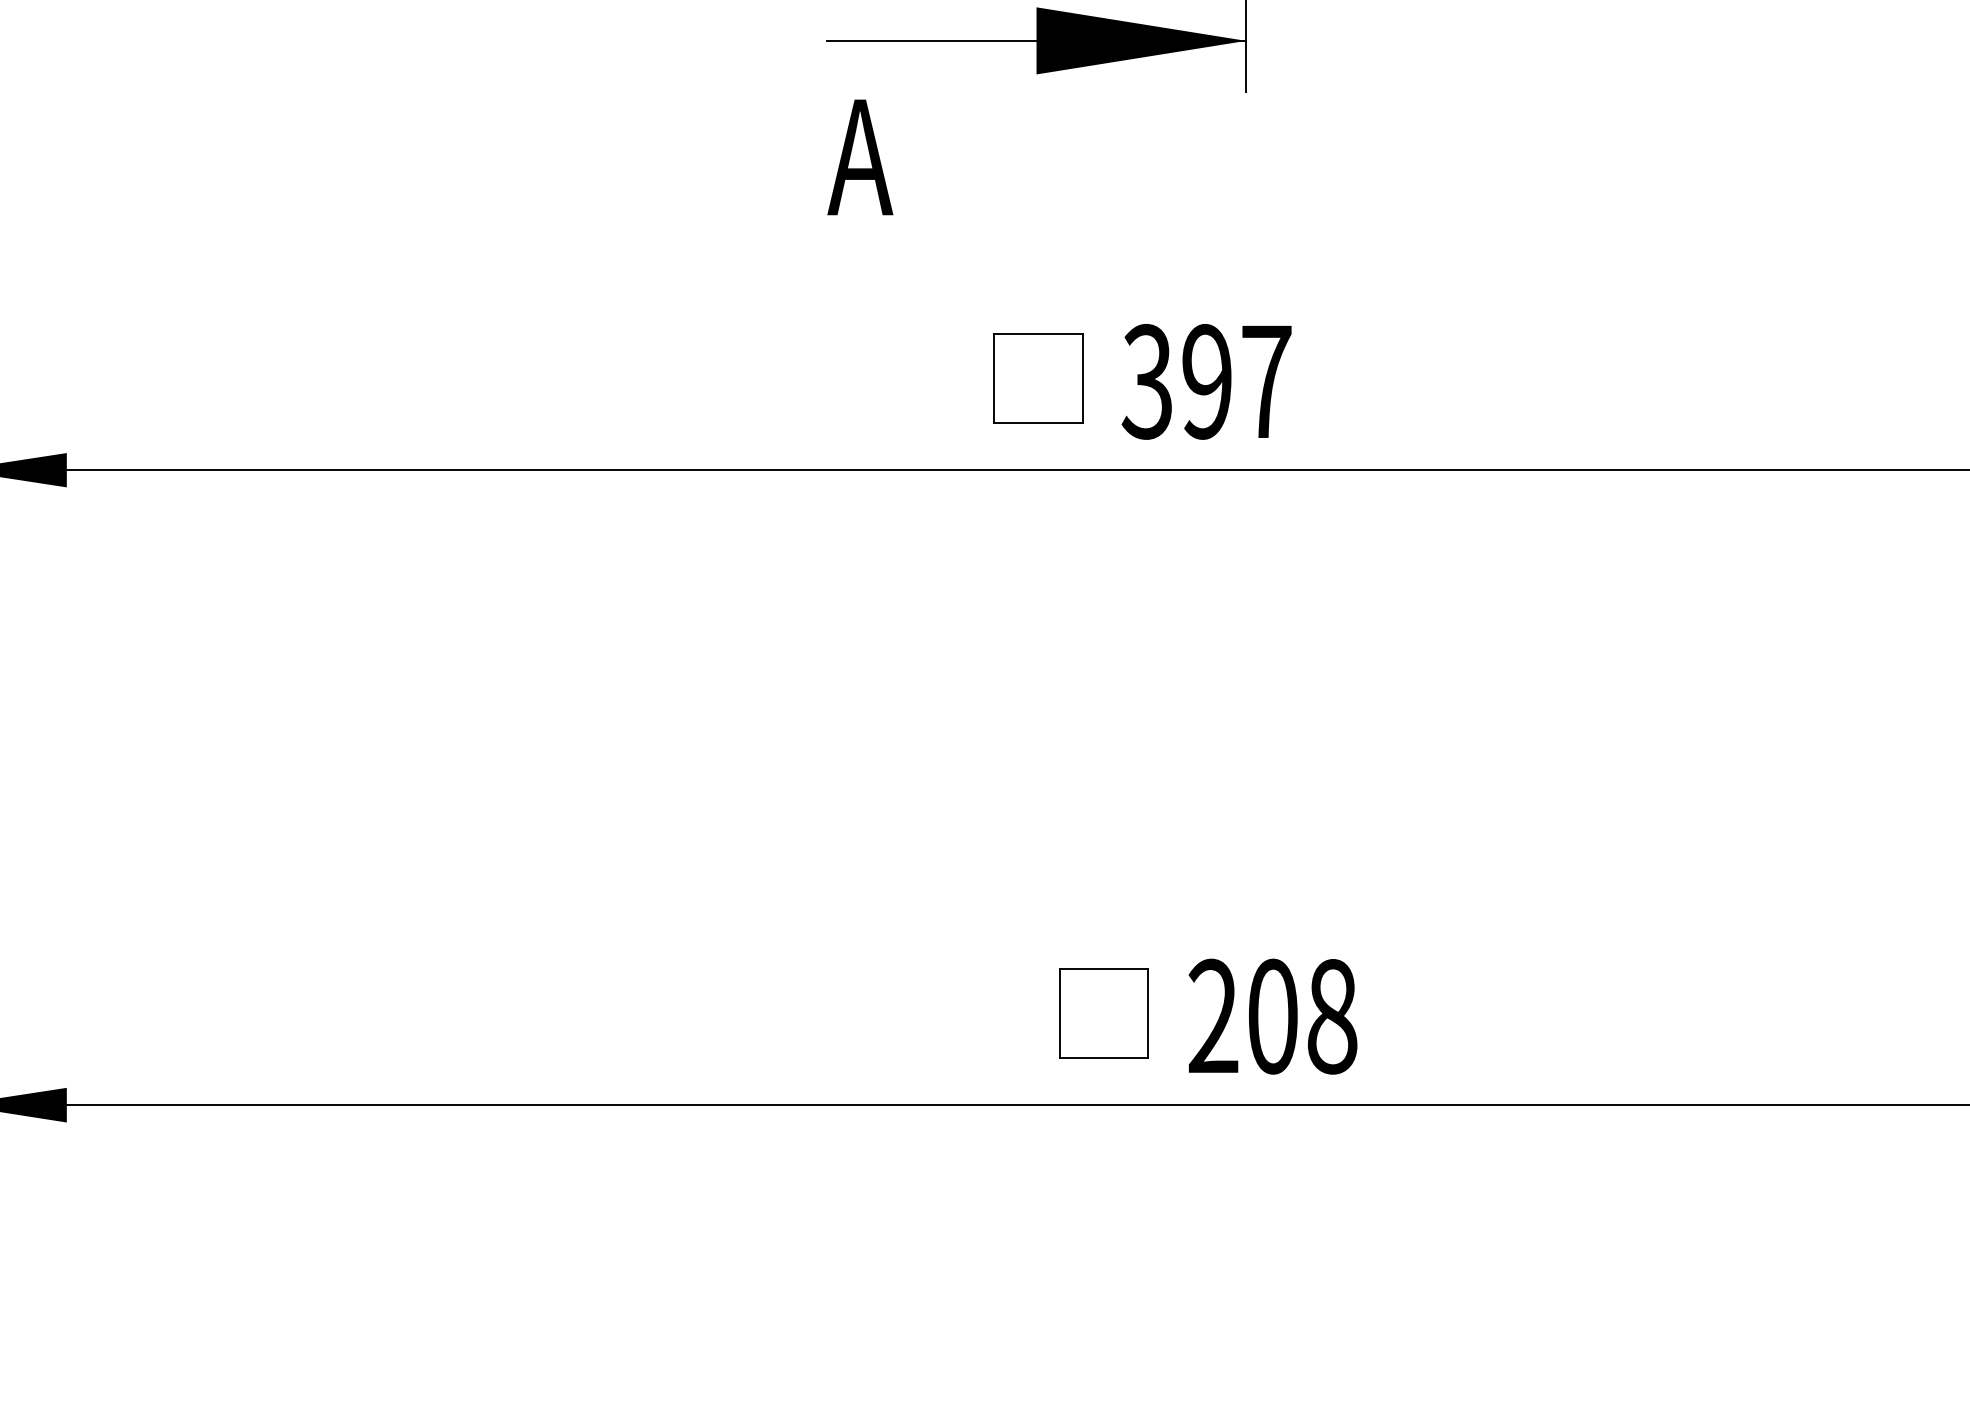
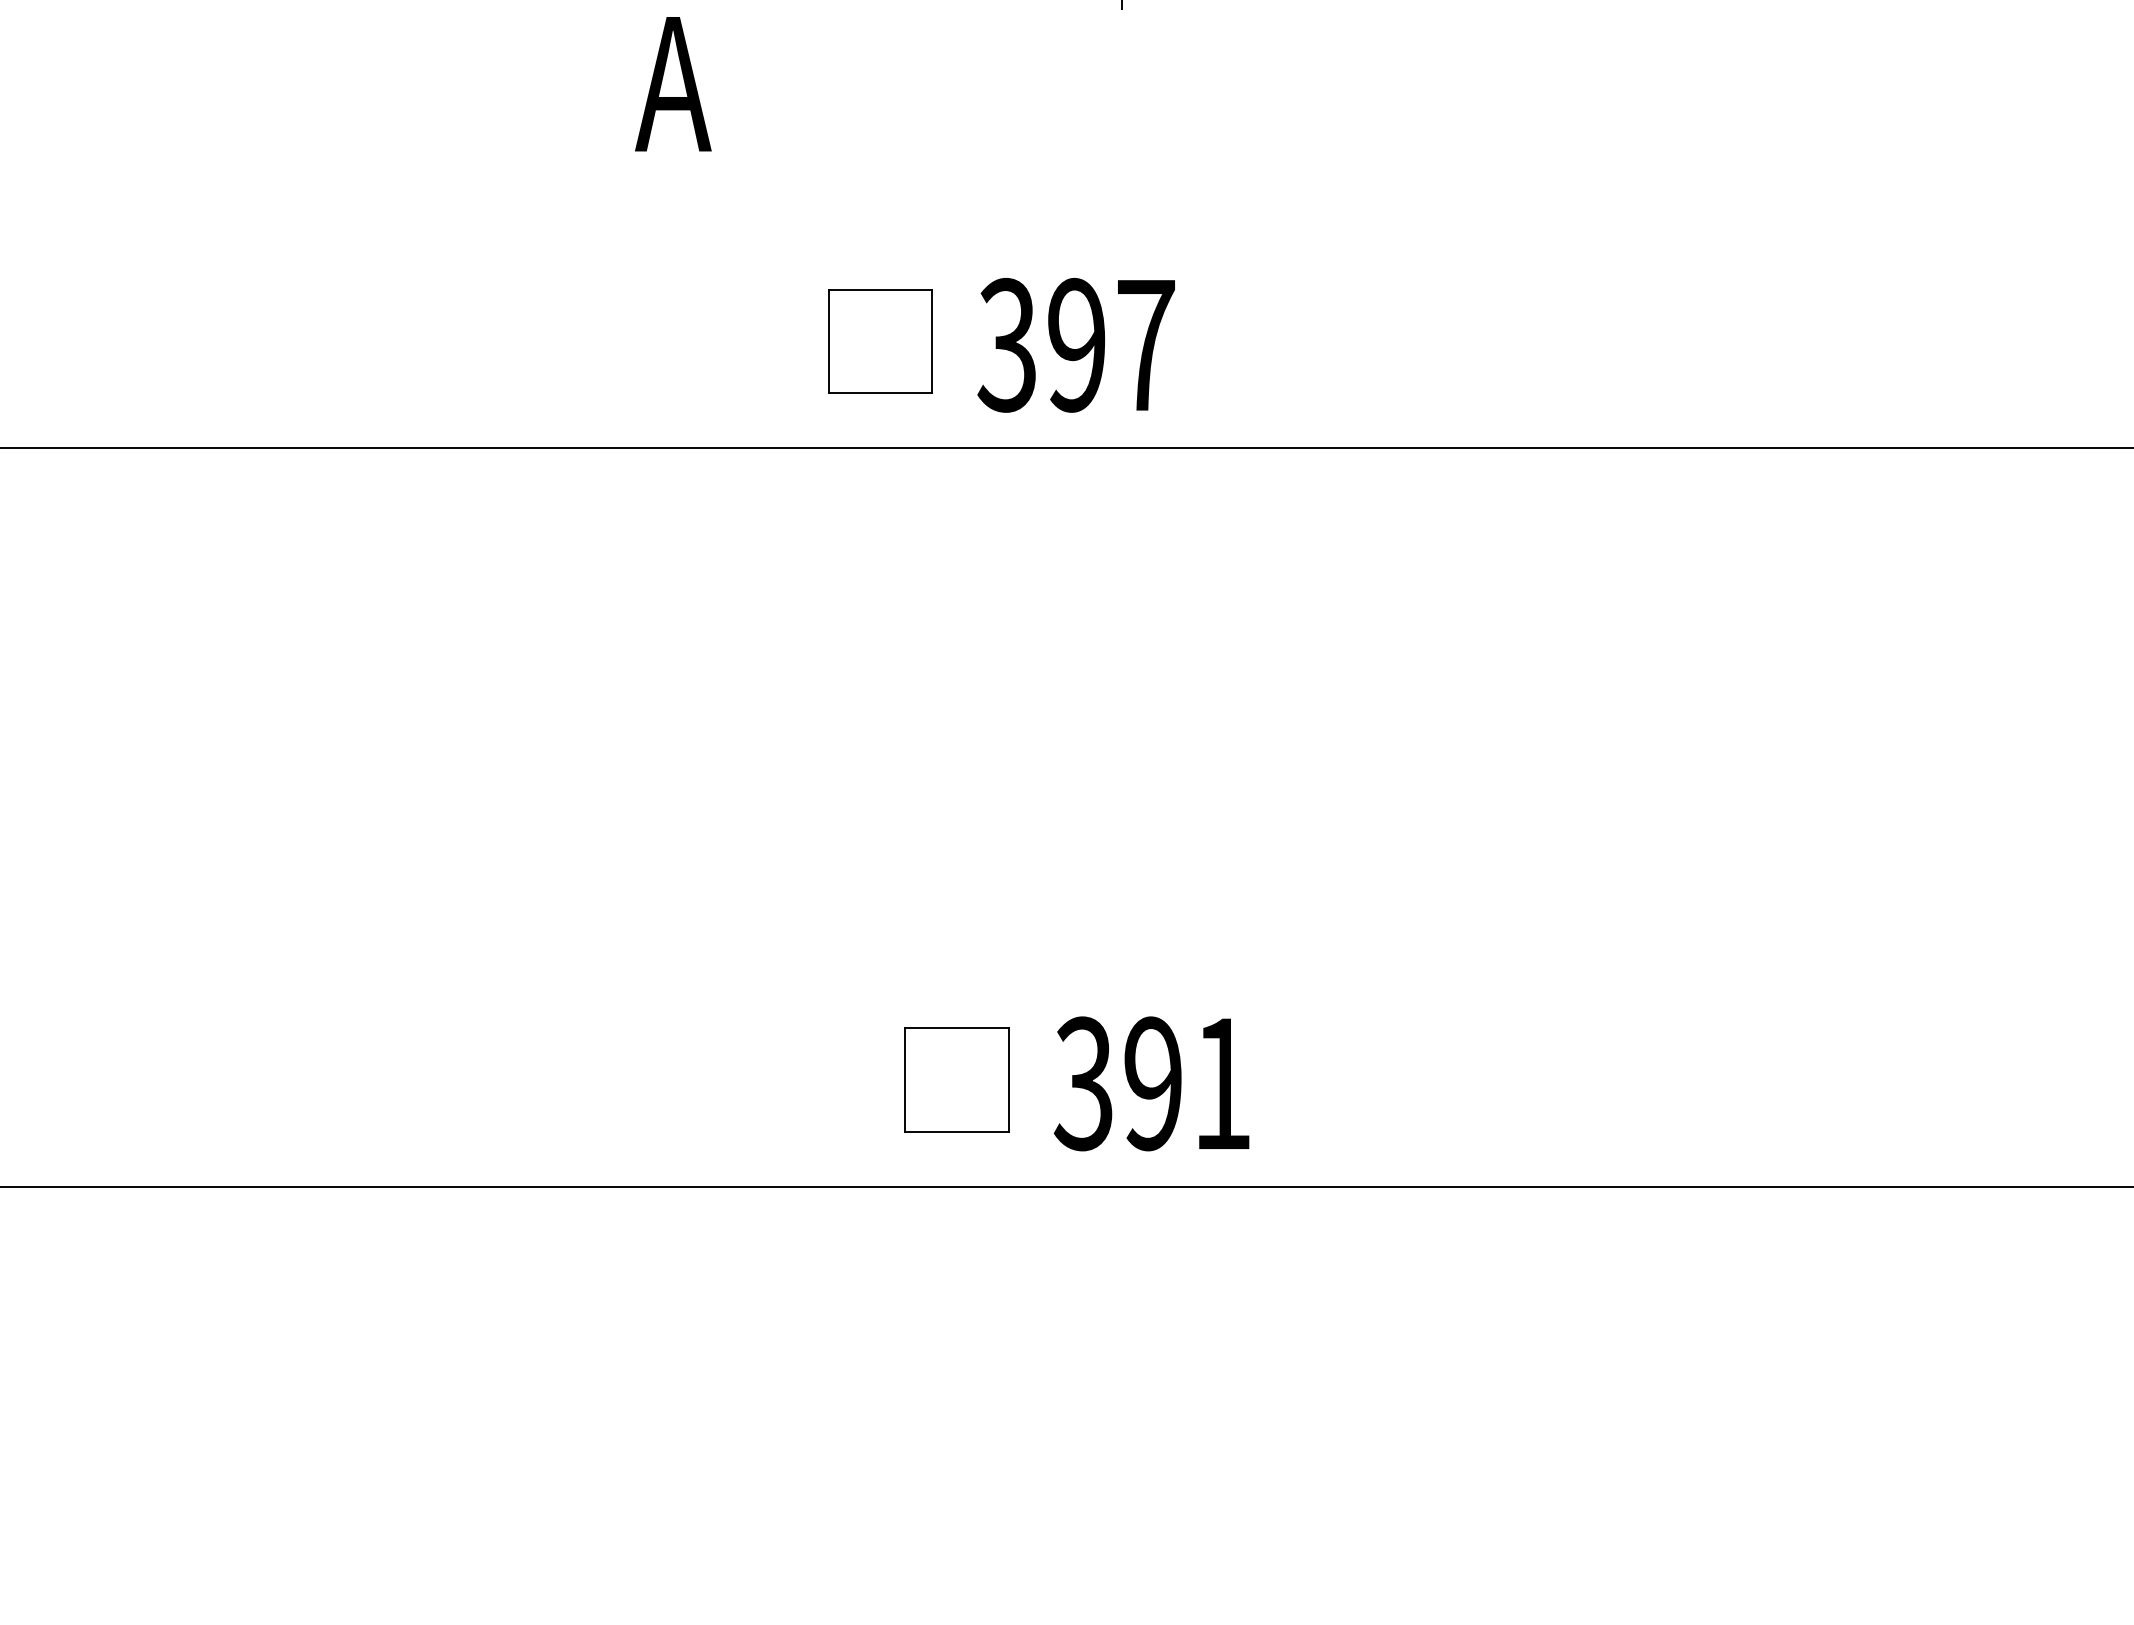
text: (1272, 1016) -> (1152, 1083), 208 -> 391

